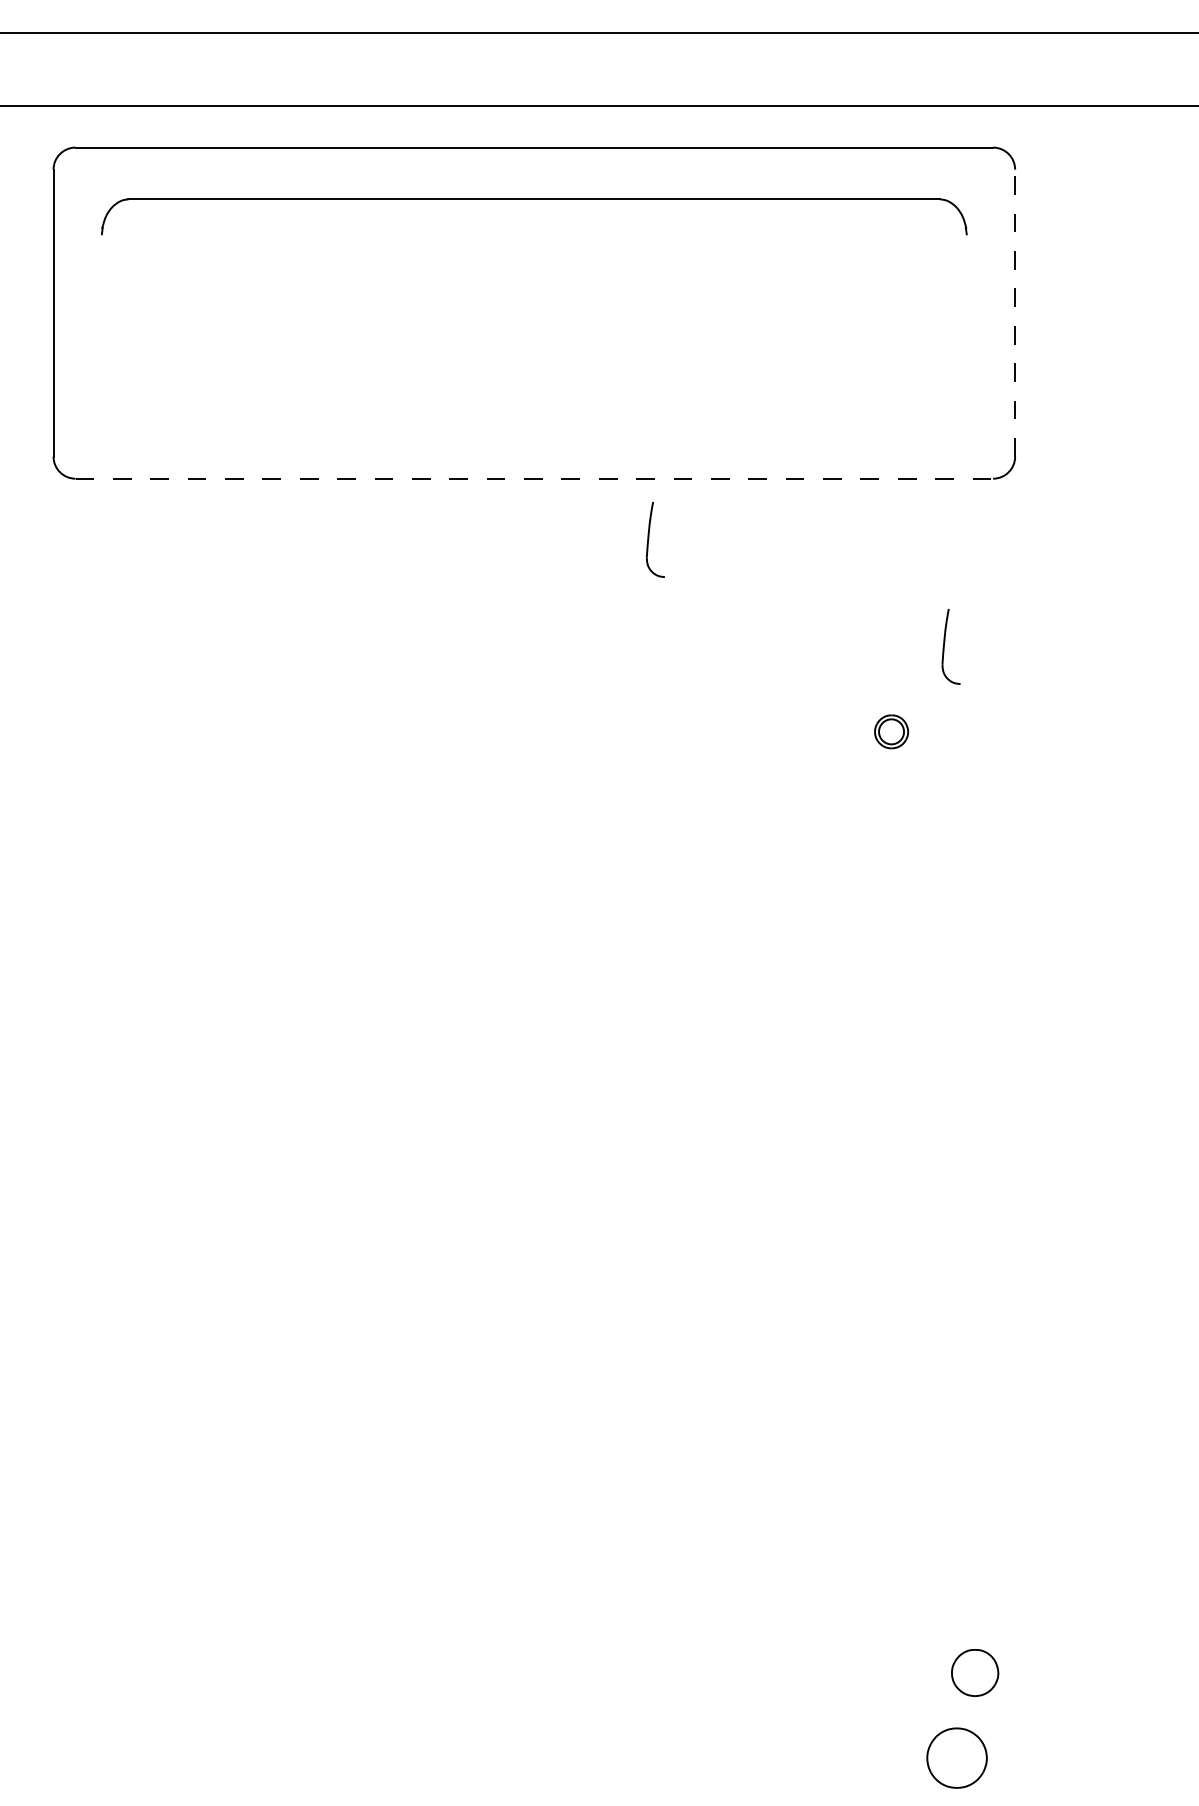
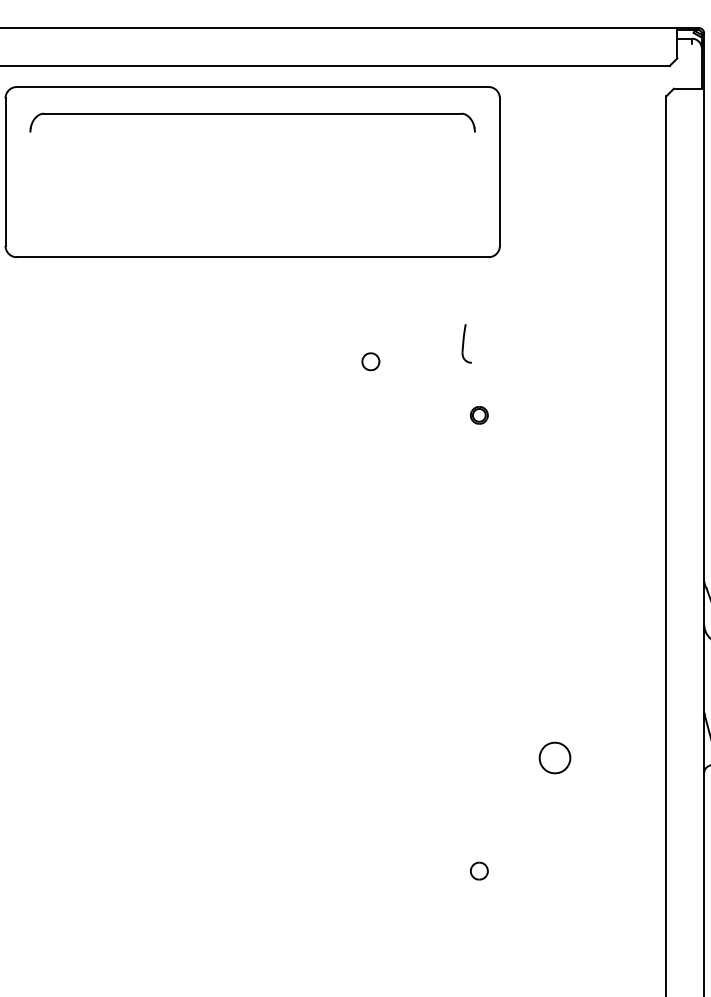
line: (1014, 313) -> (499, 172), dashed -> solid
line: (533, 479) -> (252, 257), dashed -> solid
part: (654, 539) -> (314, 288), removed
part: (763, 681) -> (370, 361), added
part: (891, 732) -> (479, 415), moved
part: (975, 1671) -> (479, 870), size x0.71
part: (956, 1757) -> (554, 757), moved

